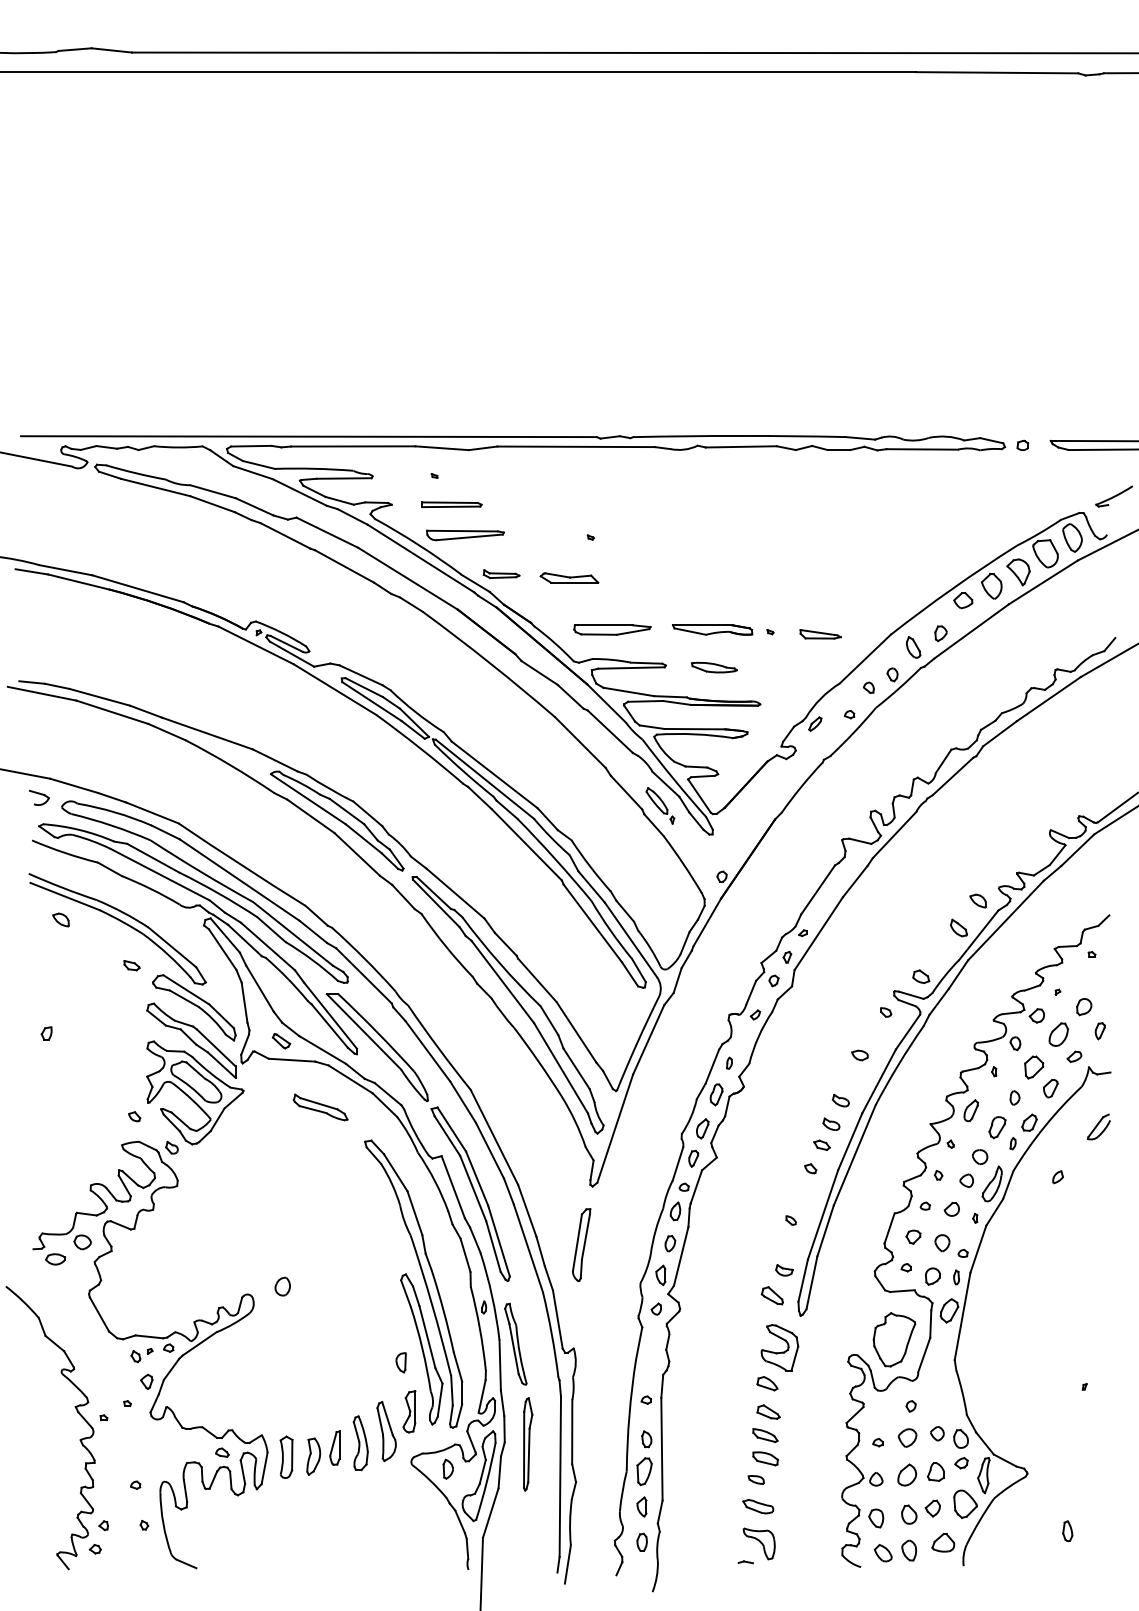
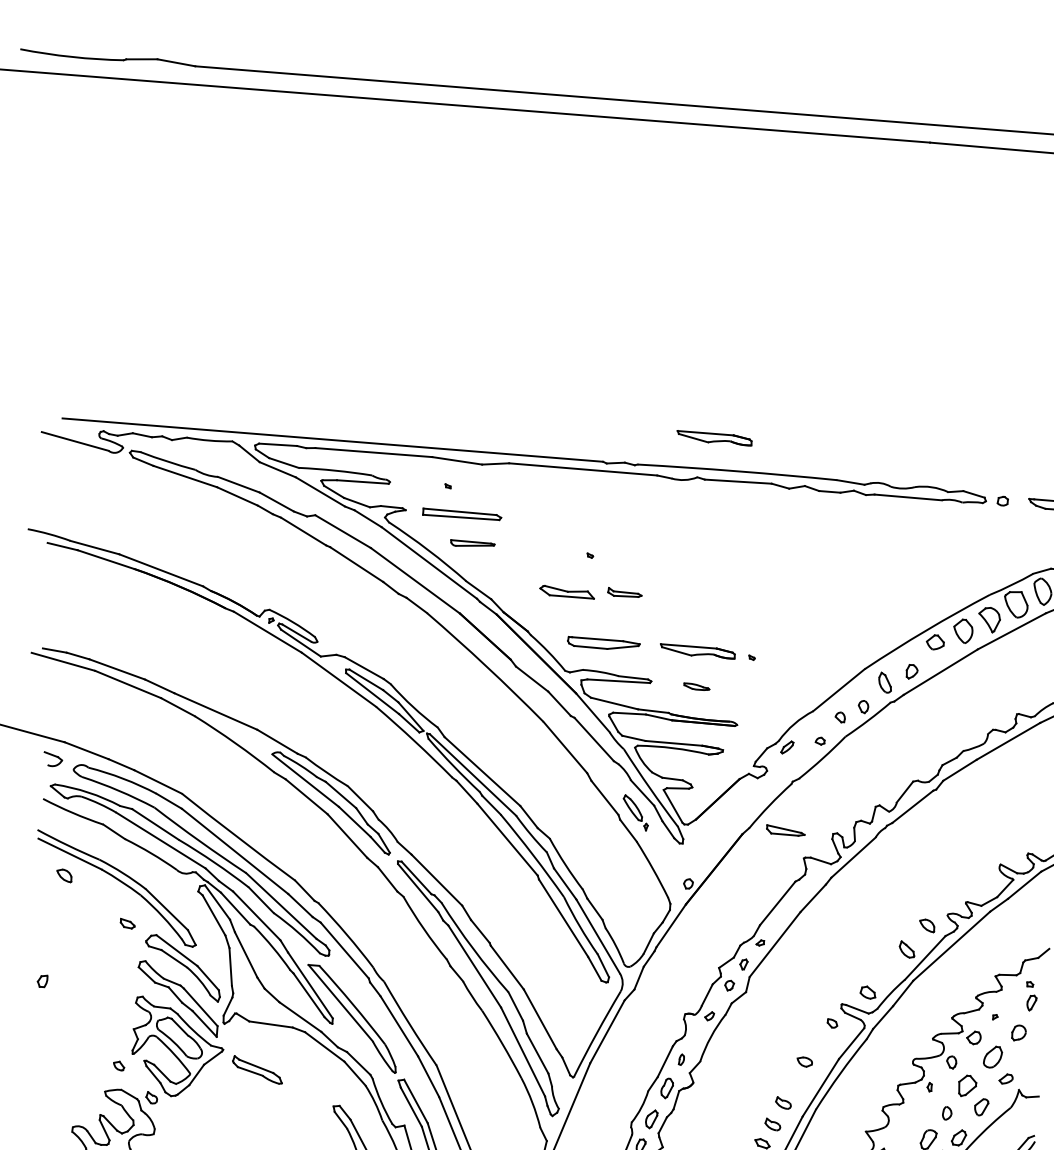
part: (712, 402) -> (714, 437), added
part: (451, 504) -> (461, 514), size x1.4
part: (465, 535) -> (472, 544), size x0.6
part: (501, 574) -> (624, 593), moved
part: (820, 634) -> (785, 830), moved
part: (714, 667) -> (696, 686), size x0.6
part: (1099, 1031) -> (1031, 1003), moved
part: (281, 1041) -> (262, 1006), removed
part: (320, 1107) -> (257, 1070), moved
part: (970, 1110) -> (904, 1121), removed

